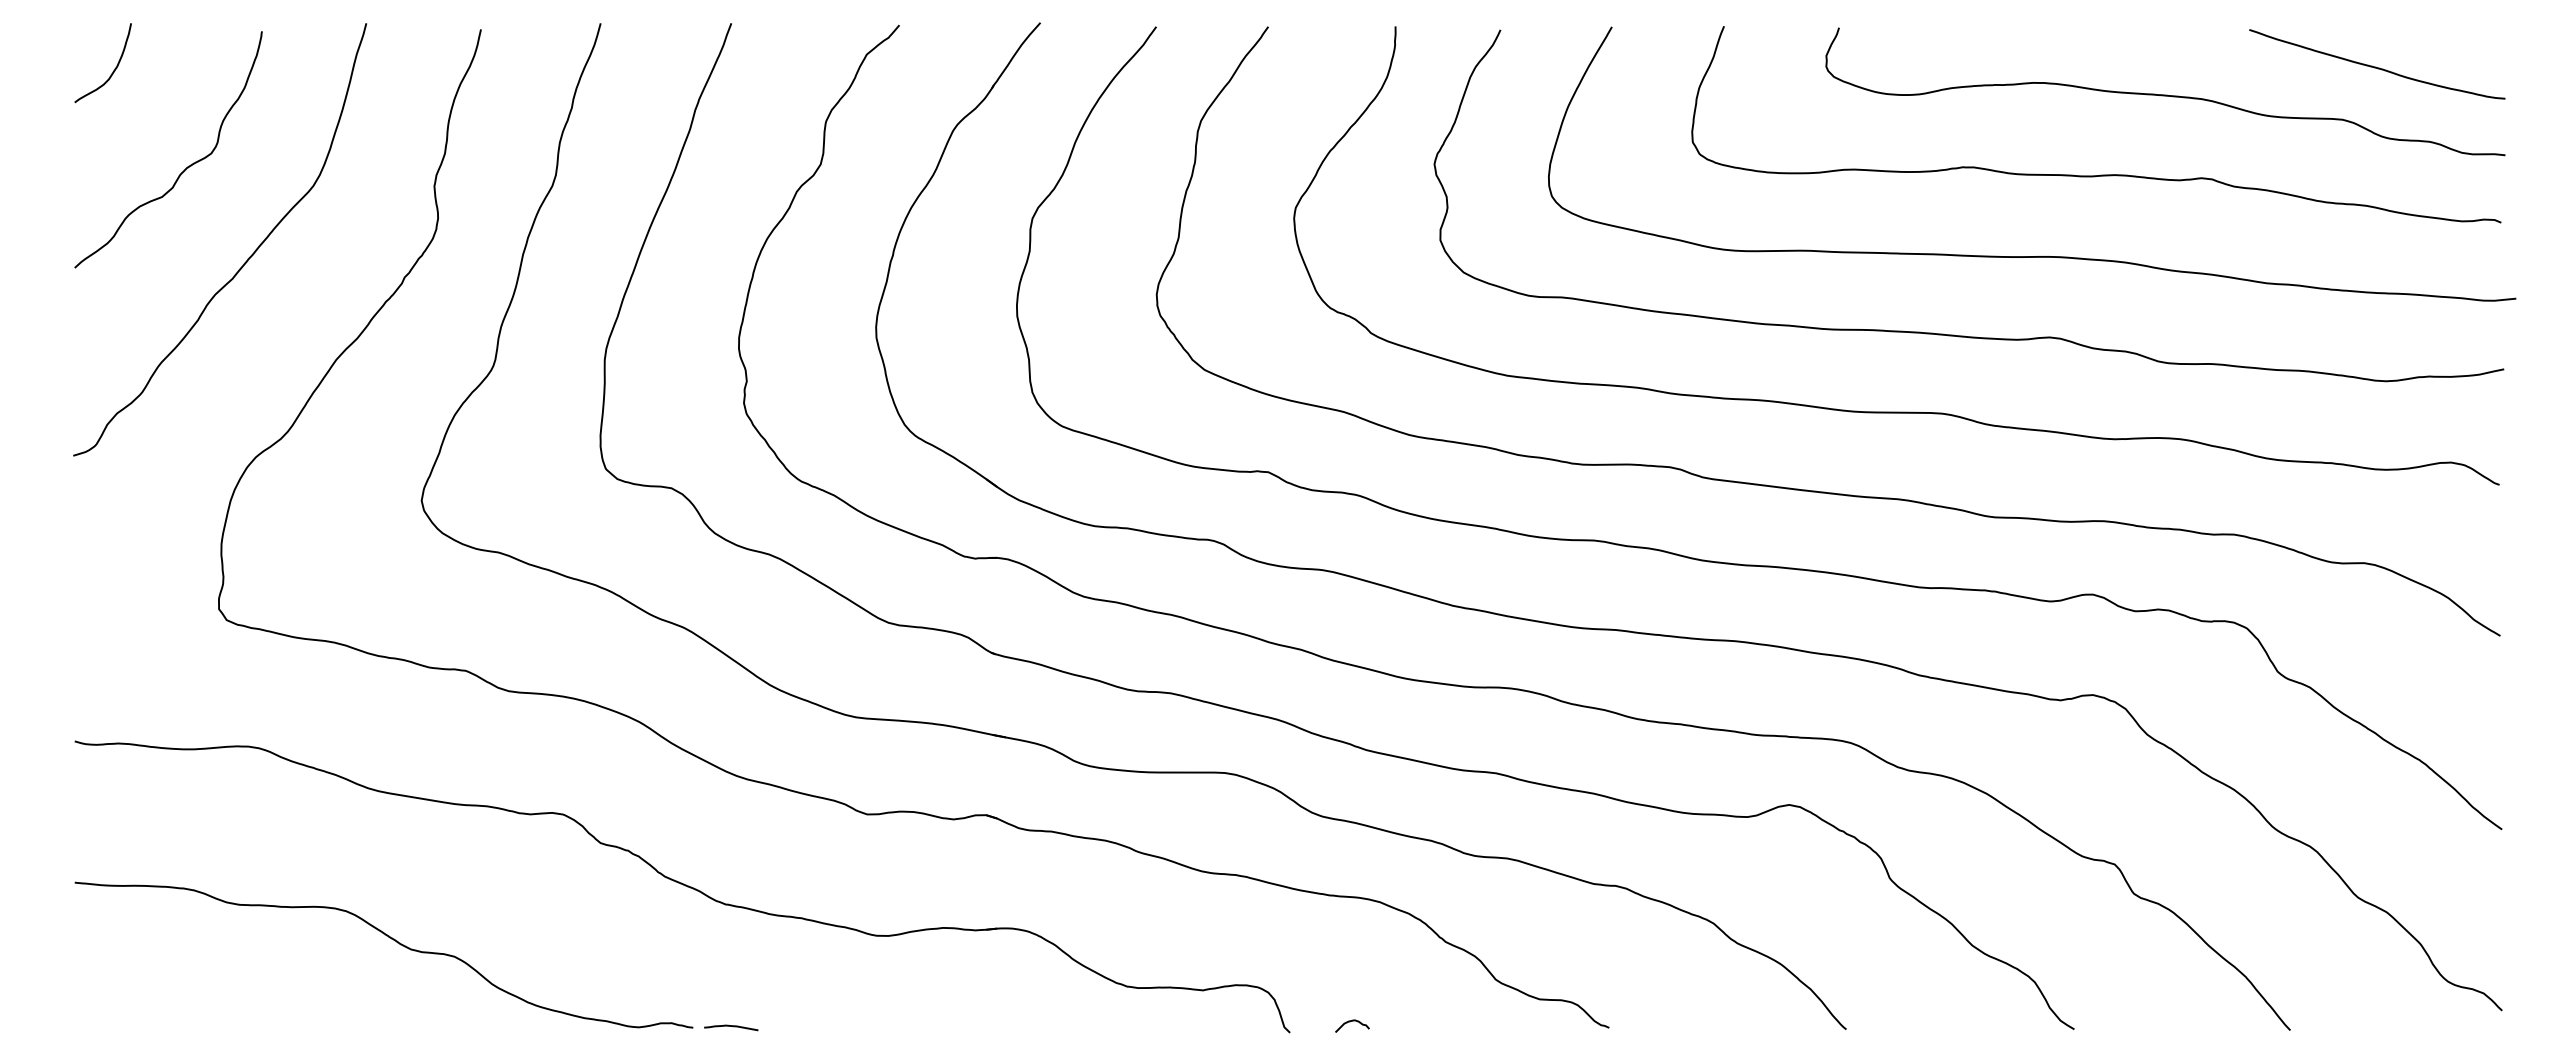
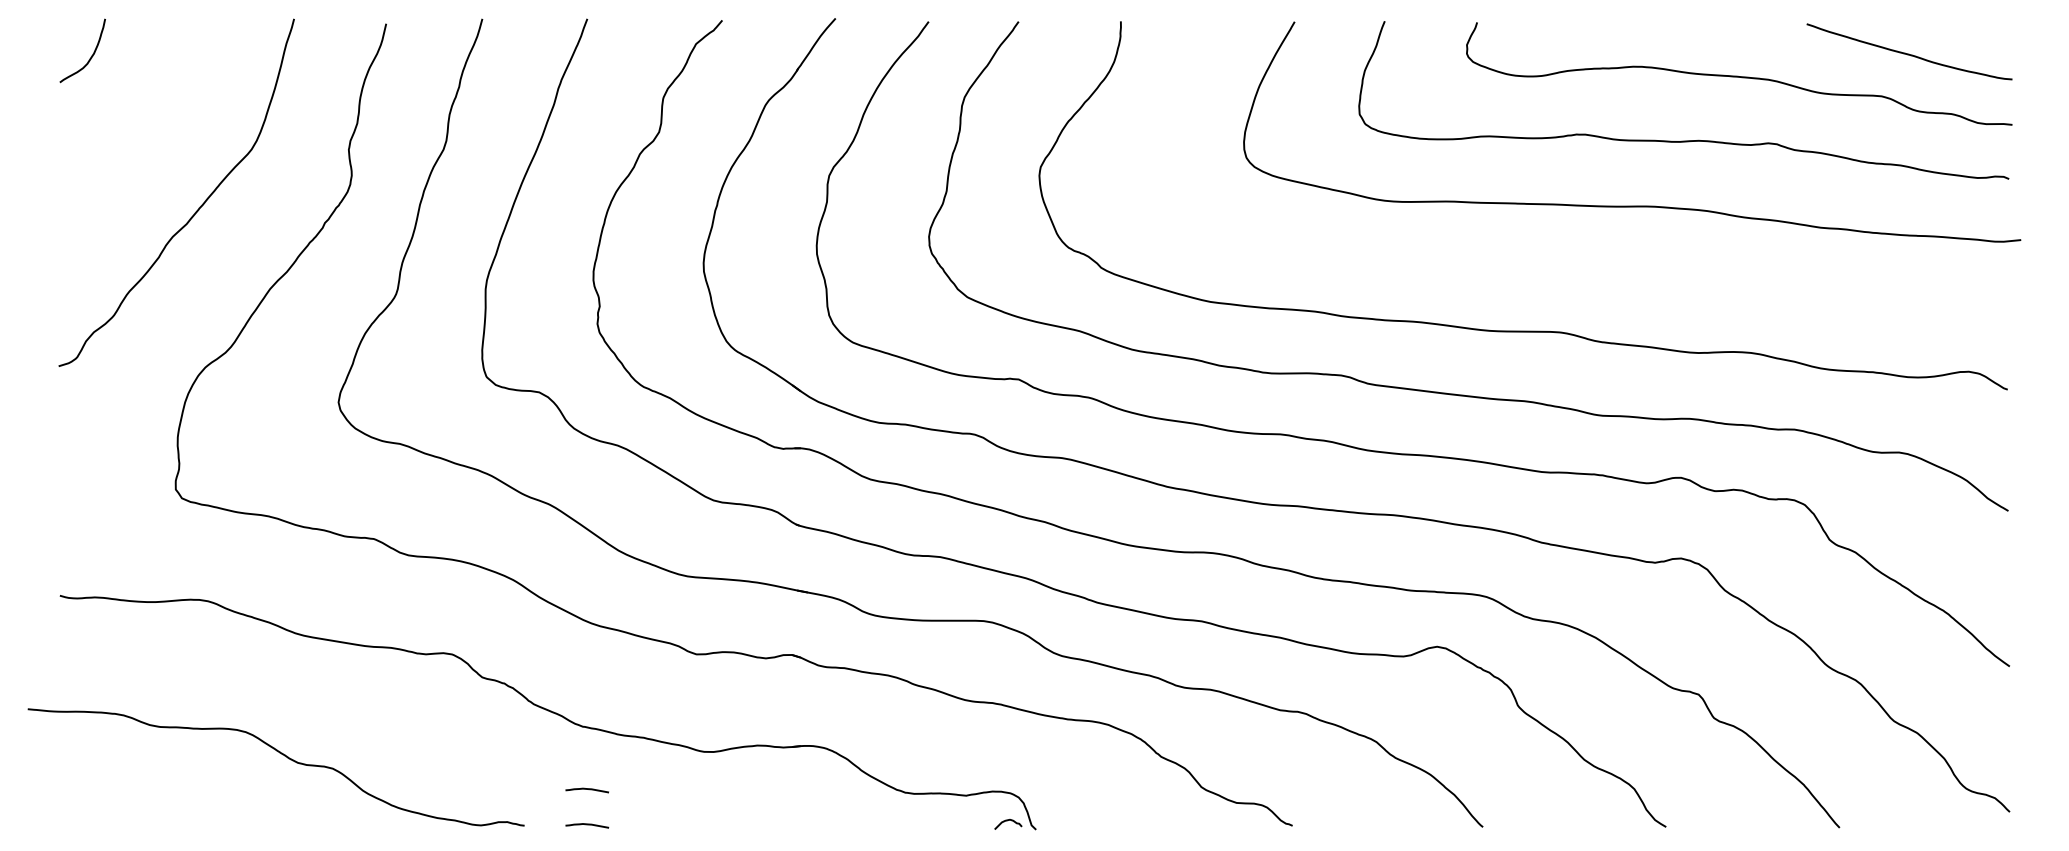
curve: (186, 167) -> (149, 134), removed
curve: (1954, 334) -> (1569, 268), removed
curve: (391, 939) -> (282, 754), moved
curve: (731, 982) -> (587, 789), added
curve: (1350, 1022) -> (1006, 821), moved

